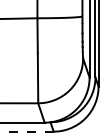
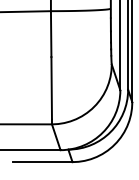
line: (30, 131) -> (41, 161), dashed -> solid

